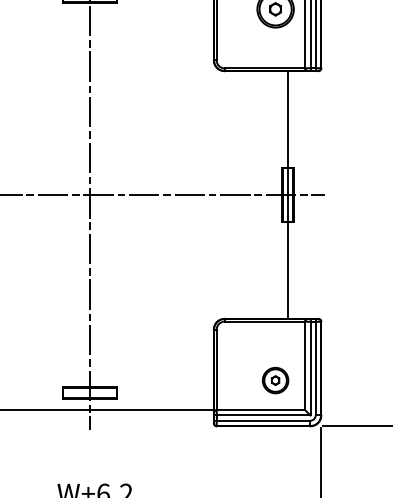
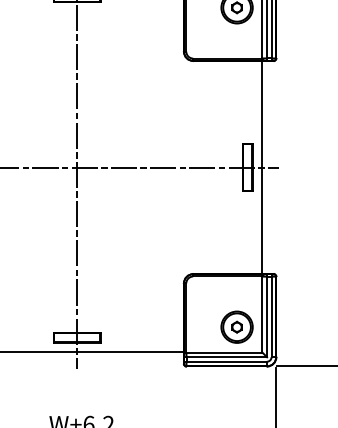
line: (287, 194) -> (261, 167), moved
part: (275, 380) -> (236, 327), size x1.43

